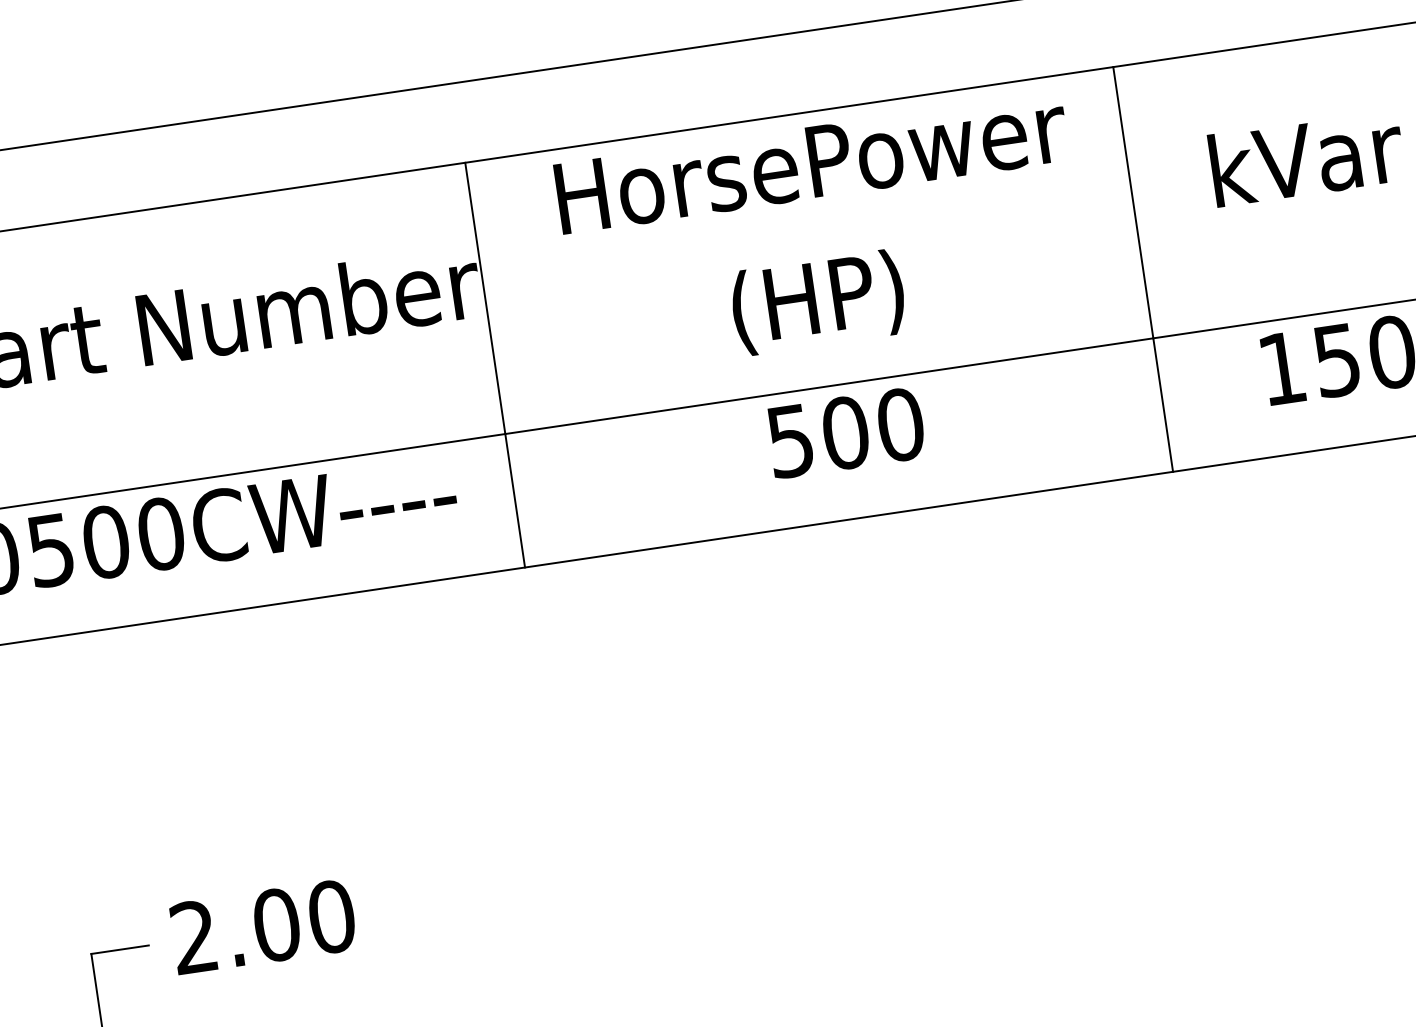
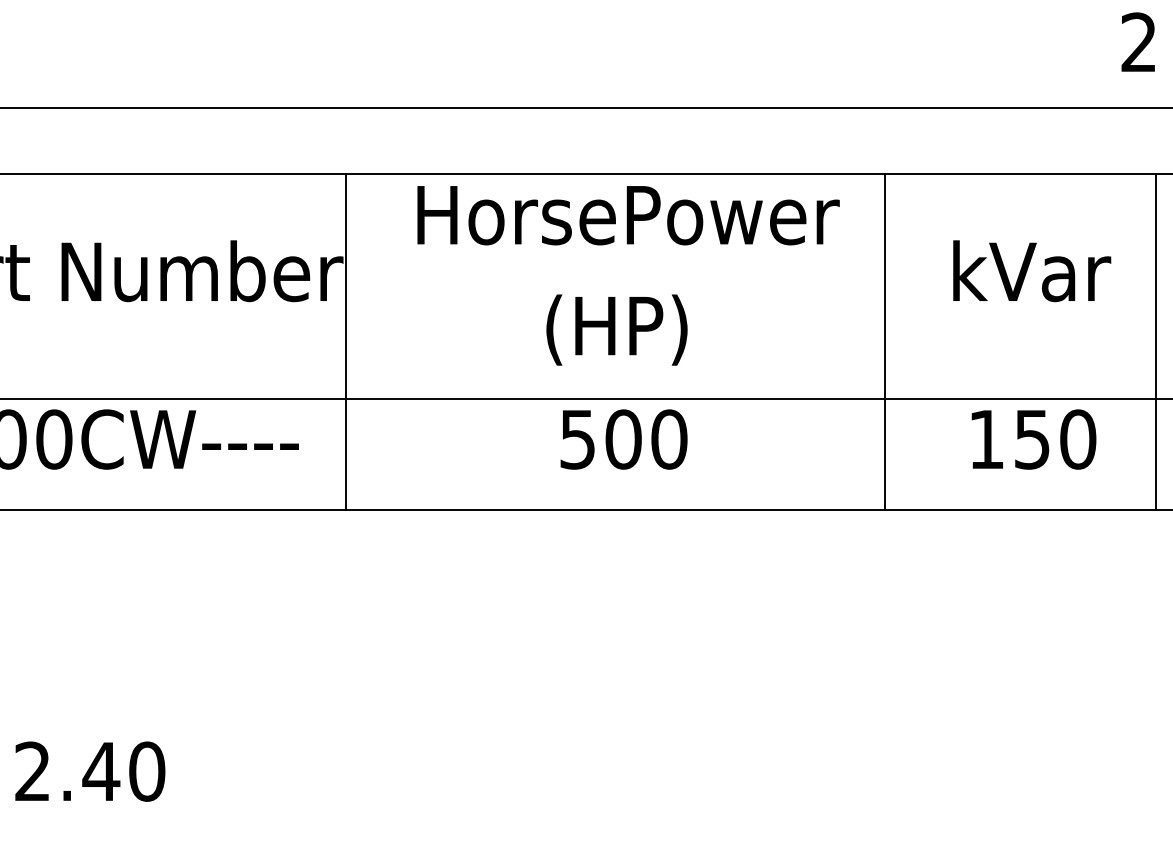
text: (276, 924) -> (101, 771), 2.00 -> 2.40

